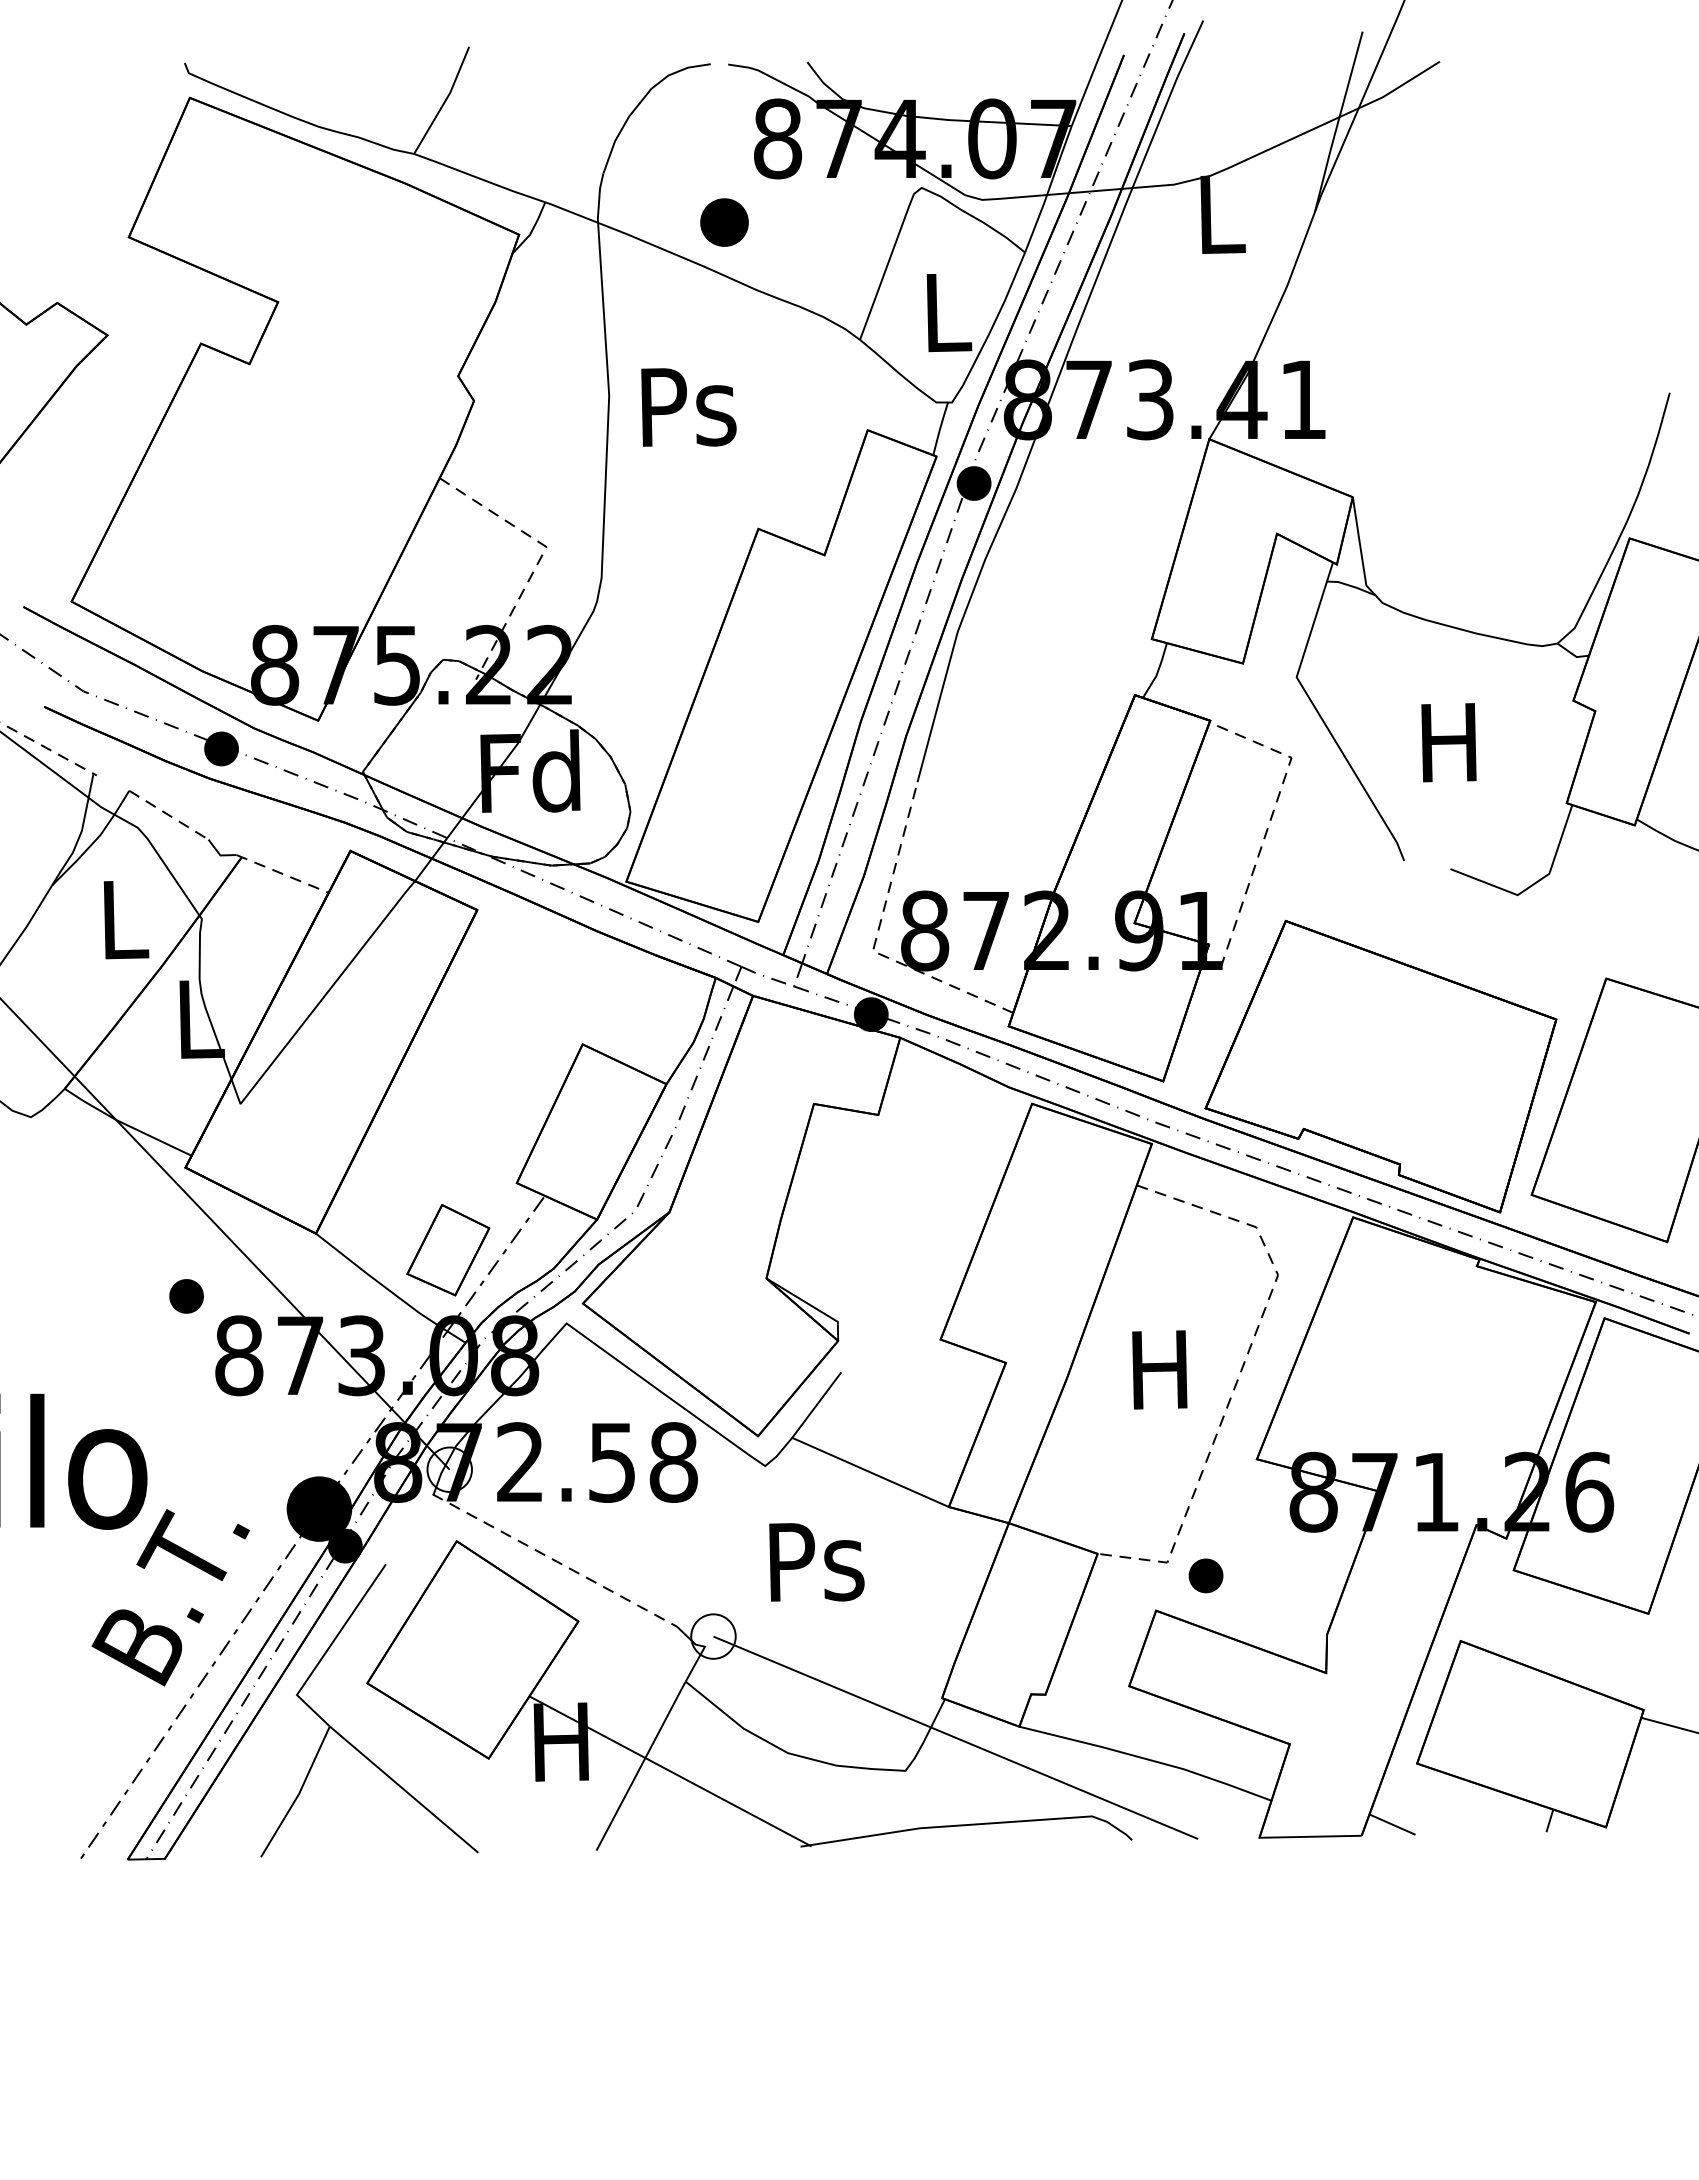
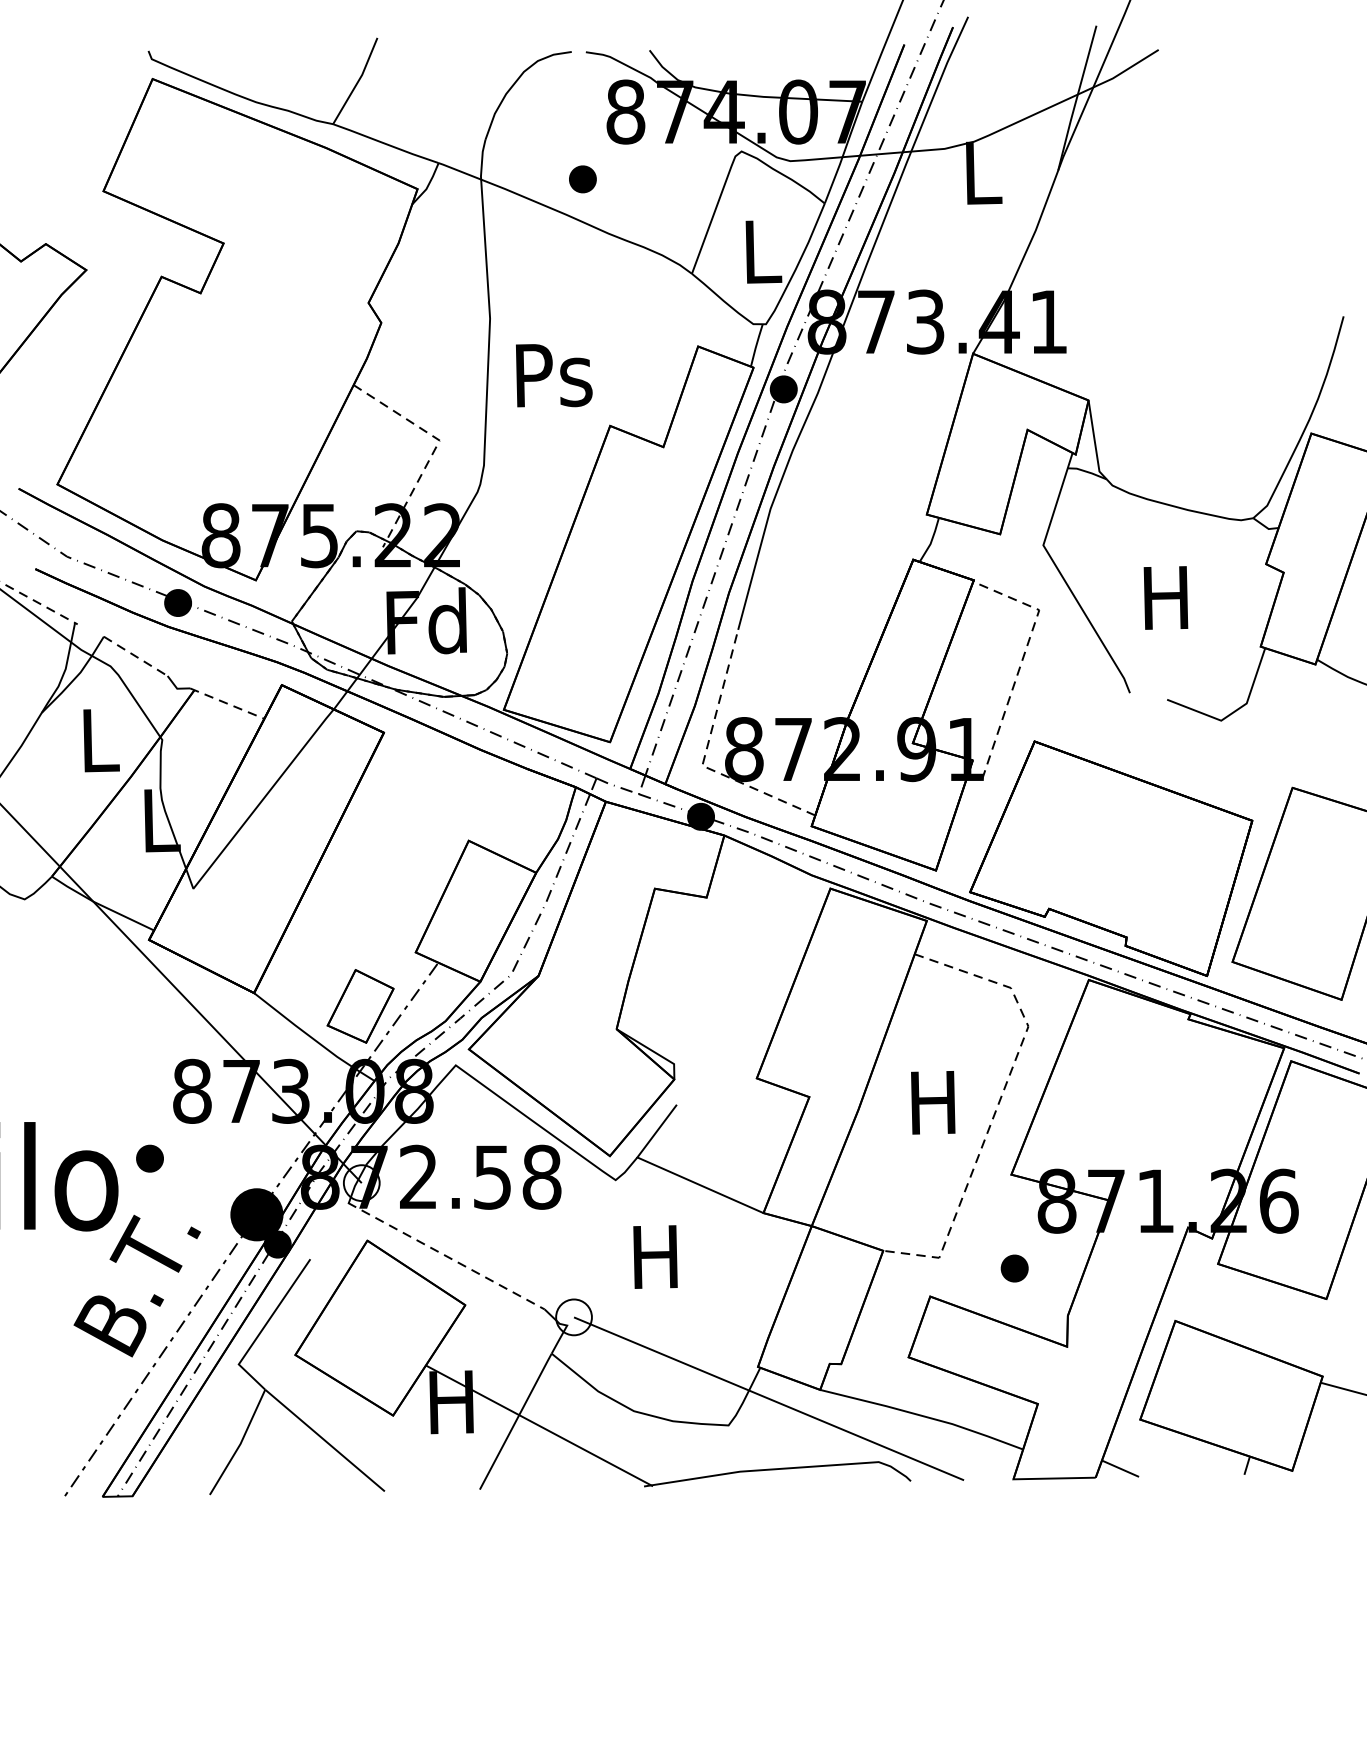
part: (724, 222) -> (582, 179), size x0.71
text: (688, 407) -> (553, 375), moved
part: (186, 1296) -> (149, 1158), moved
text: (816, 1561) -> (656, 1256), Ps -> H
part: (1205, 1575) -> (1014, 1268), moved

